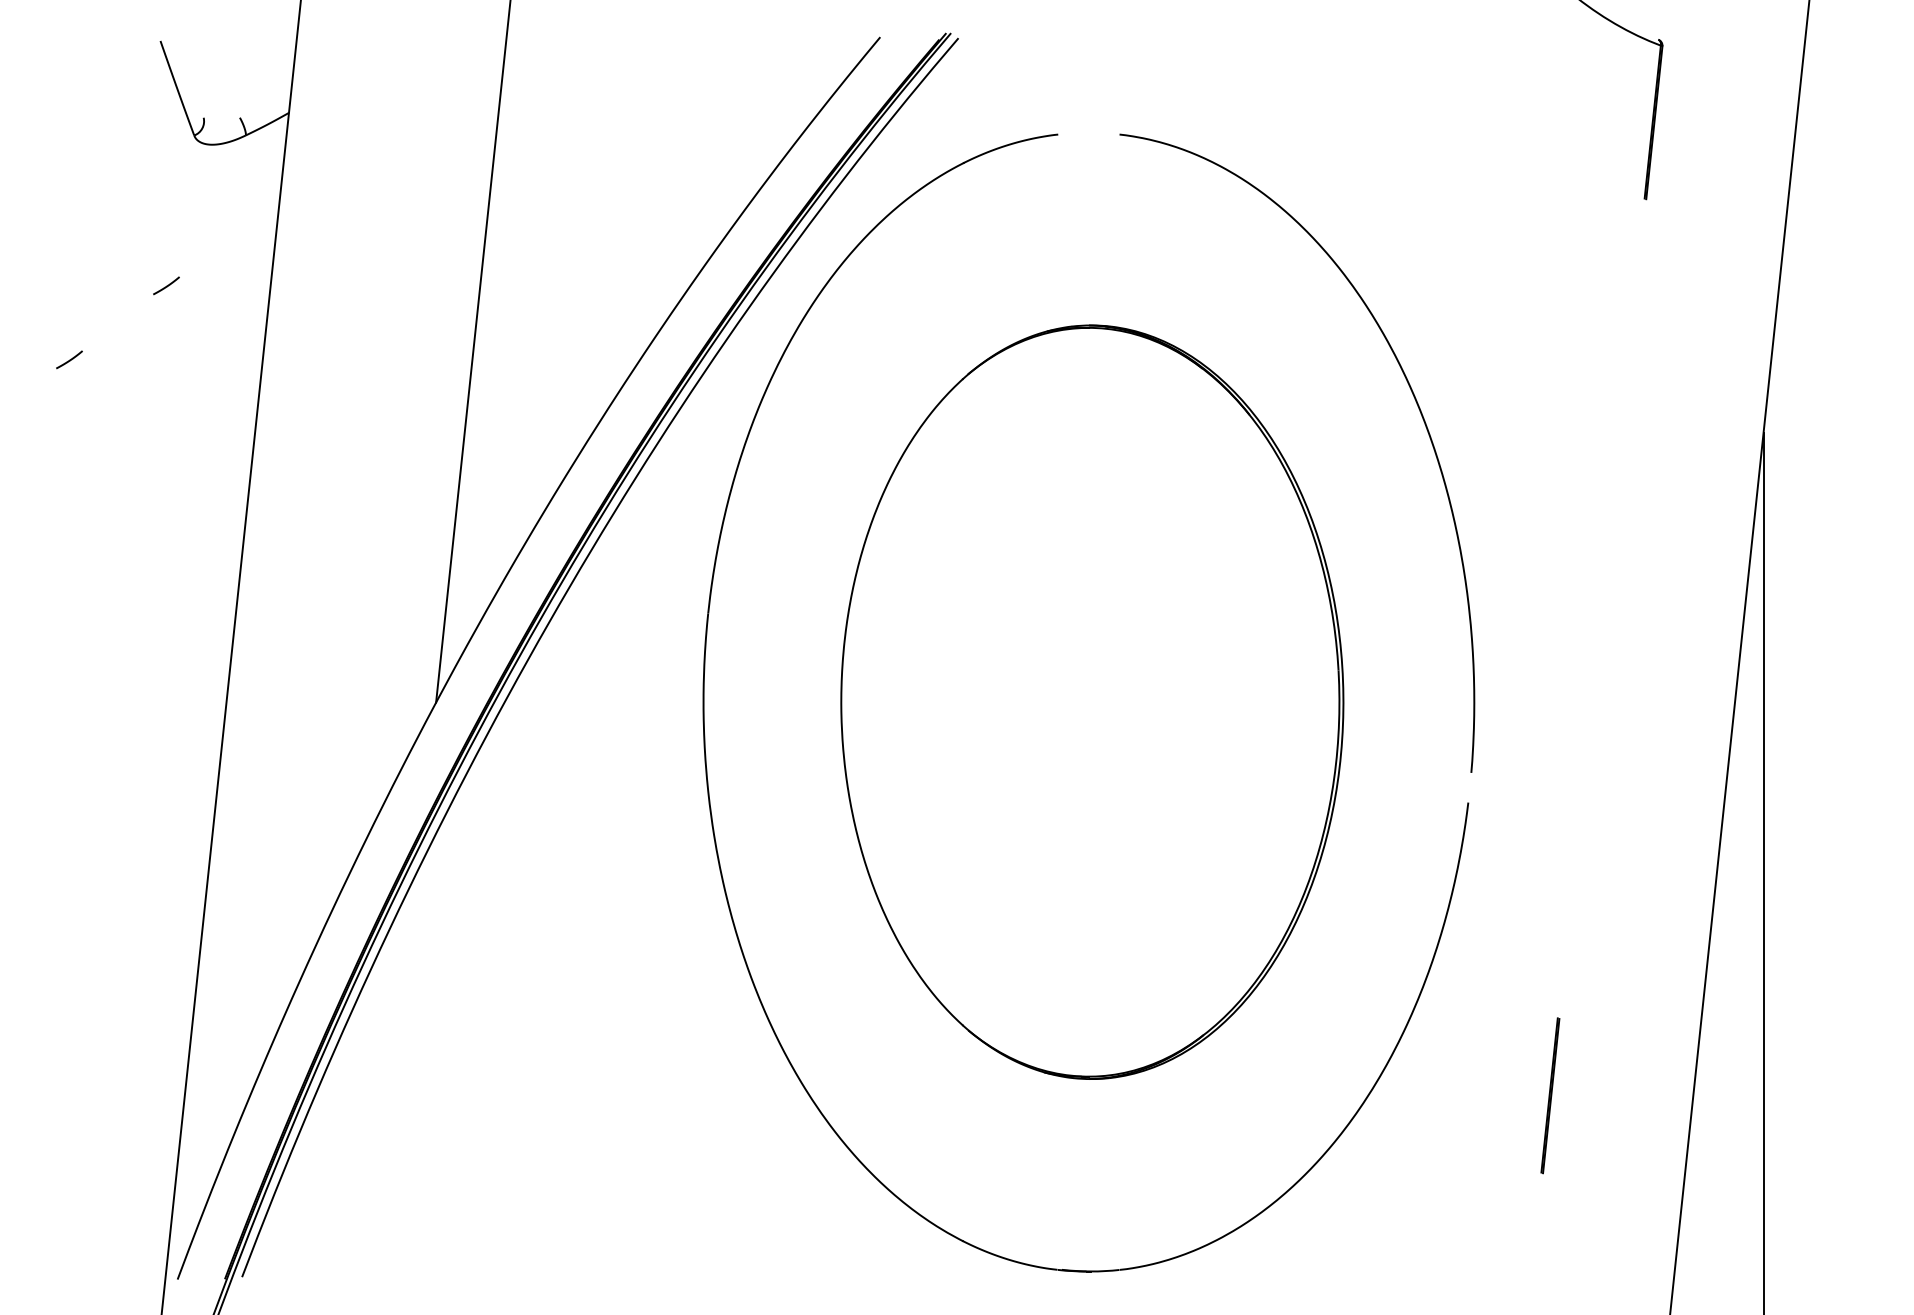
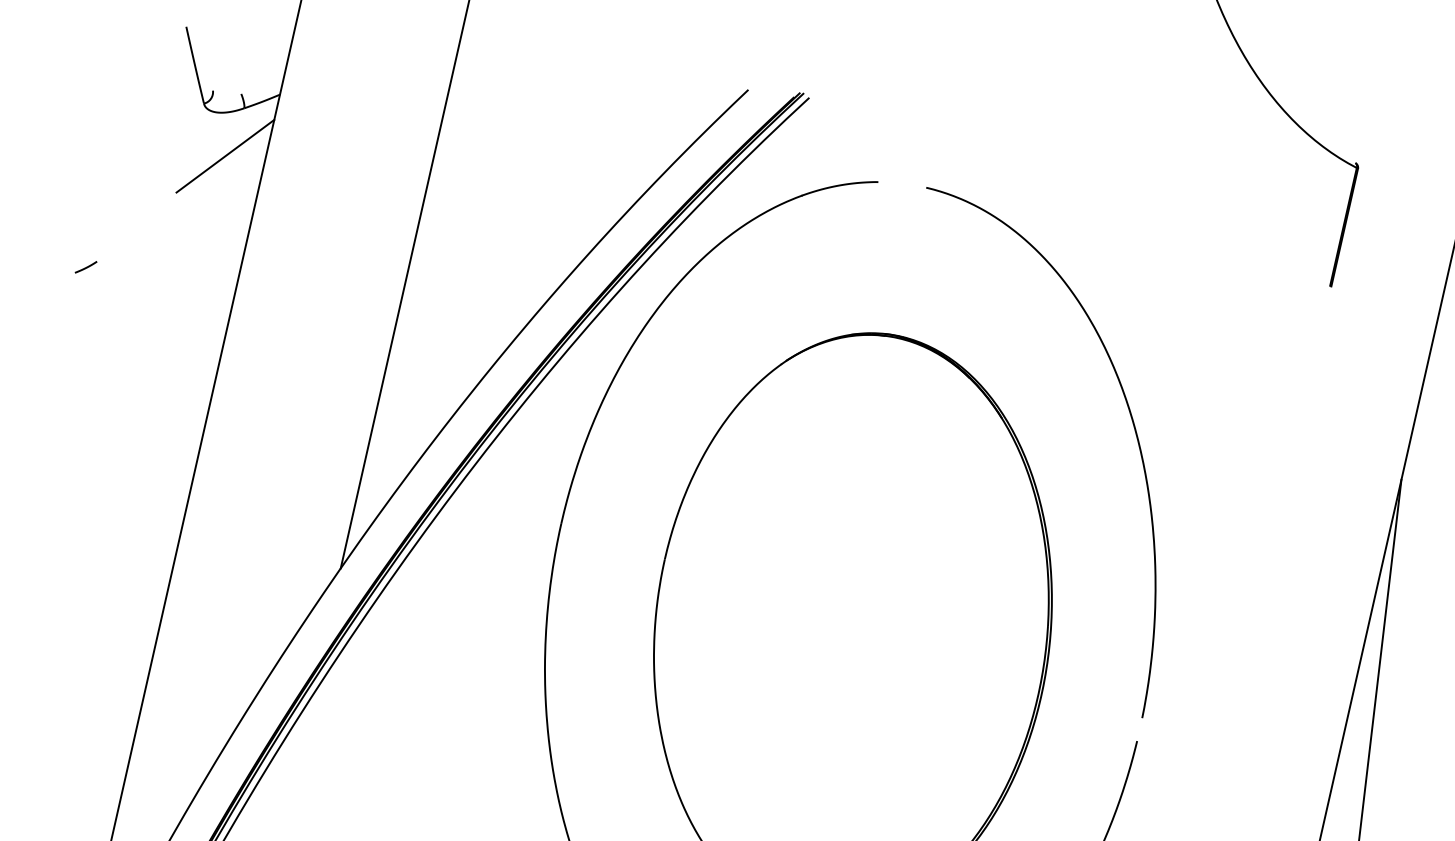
line: (228, 198) -> (224, 155), added
line: (166, 285) -> (168, 218), removed

